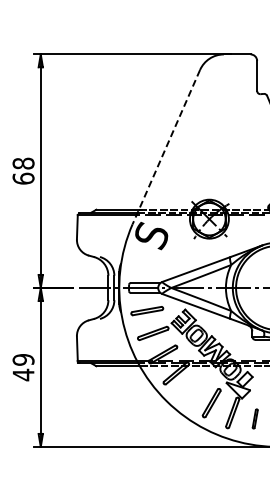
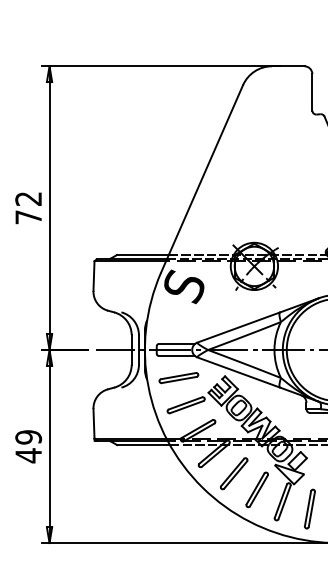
line: (166, 147) -> (202, 179), dashed -> solid
text: (23, 170) -> (28, 207), 68 -> 72
part: (192, 389) -> (233, 473), added
part: (255, 418) -> (310, 508), size x1.67

